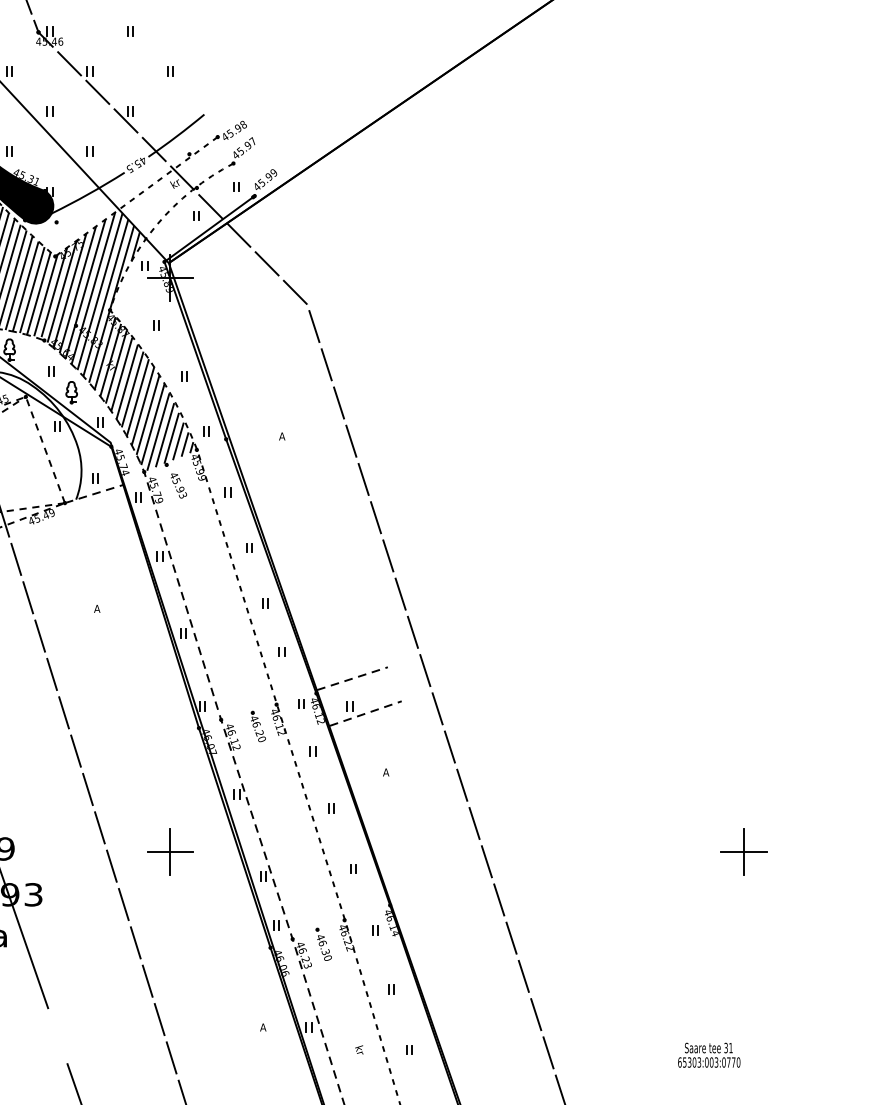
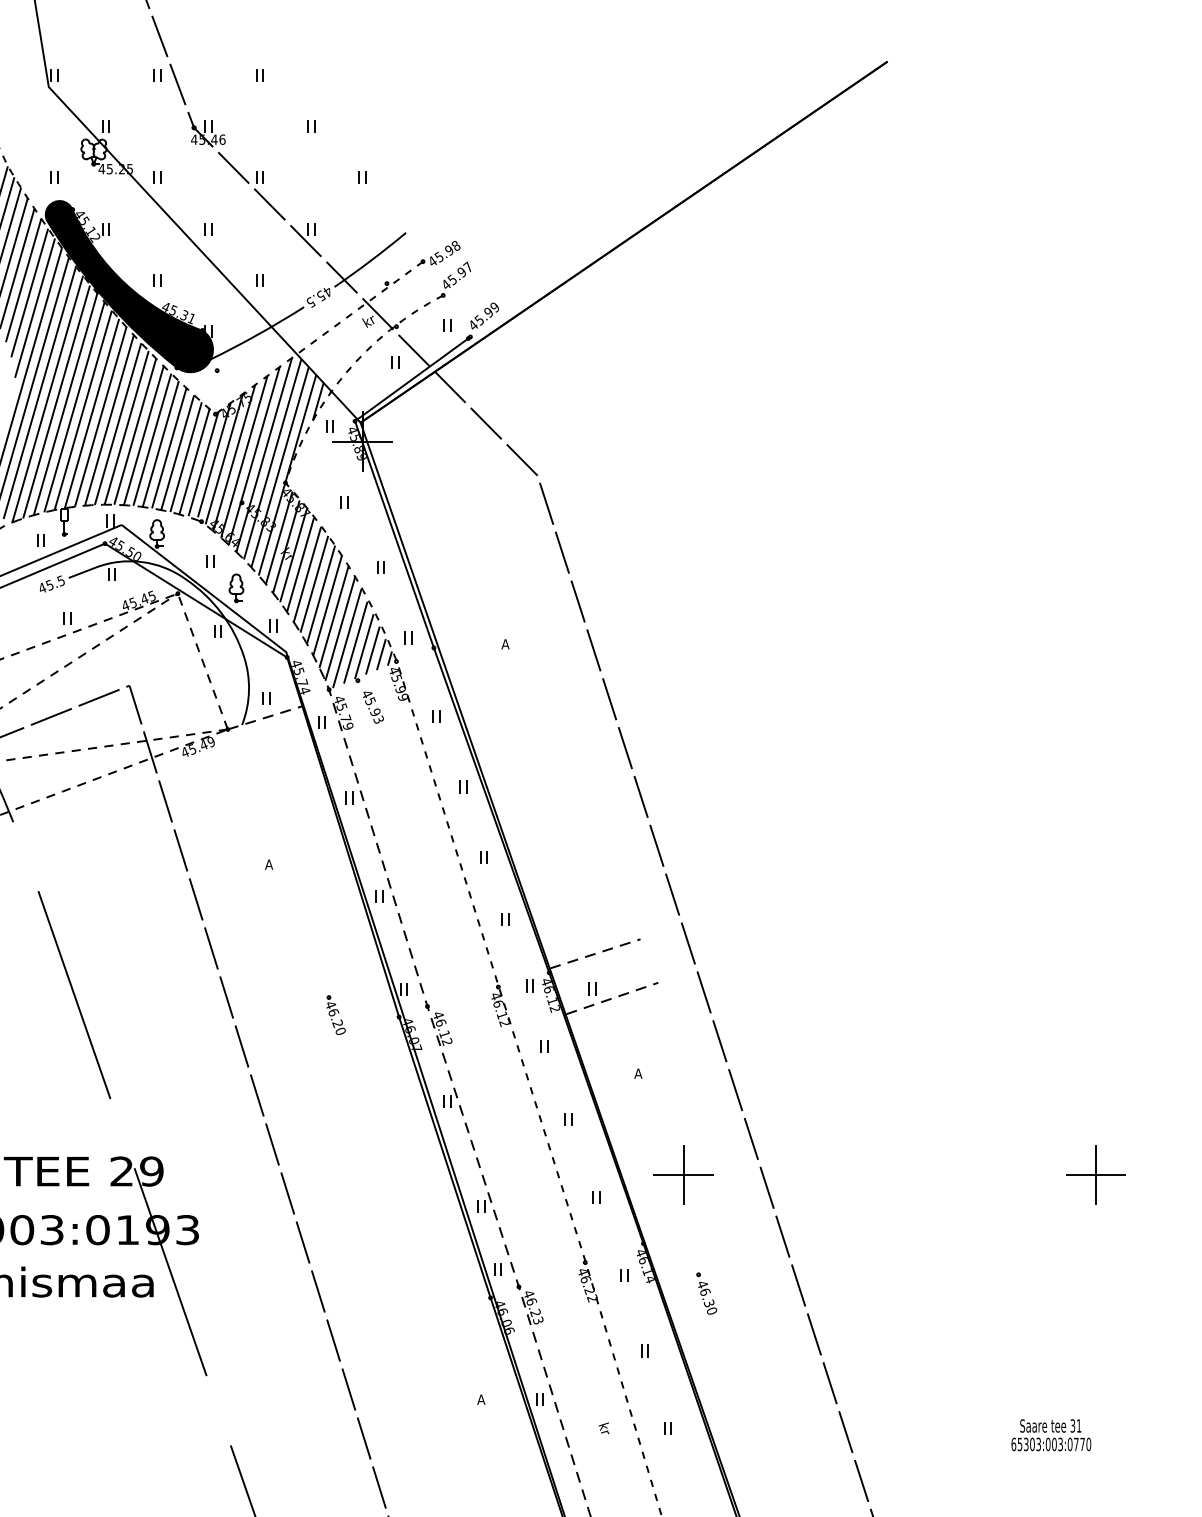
part: (257, 726) -> (335, 1014), moved
part: (170, 851) -> (683, 1174), moved
part: (323, 944) -> (706, 1293), moved

